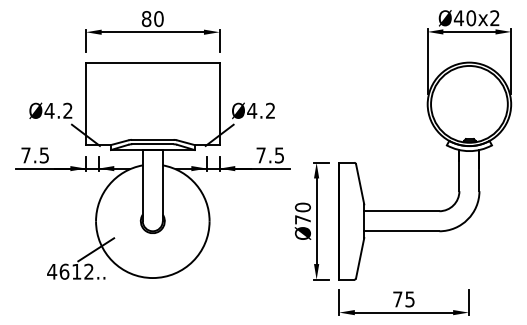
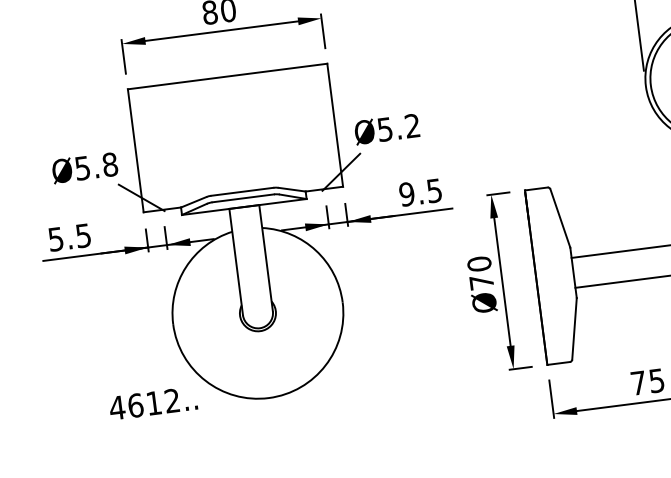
text: (58, 110) -> (95, 166), Ø4.2 -> Ø5.8
text: (252, 110) -> (385, 128), Ø4.2 -> Ø5.2
text: (25, 155) -> (55, 239), 7.5 -> 5.5
text: (260, 155) -> (406, 194), 7.5 -> 9.5
line: (96, 249) -> (179, 366), removed

